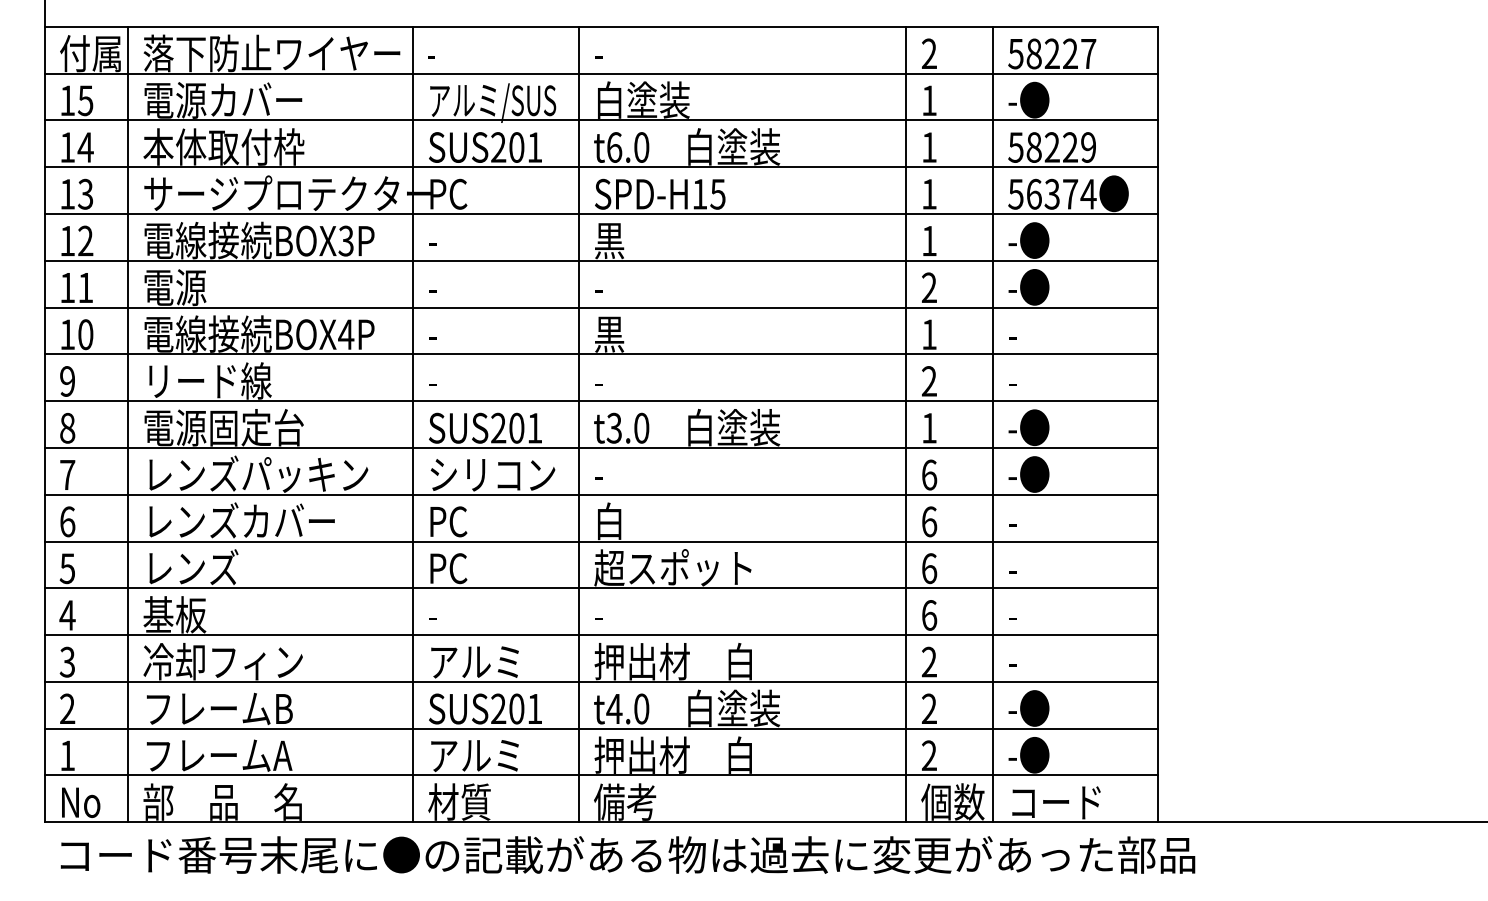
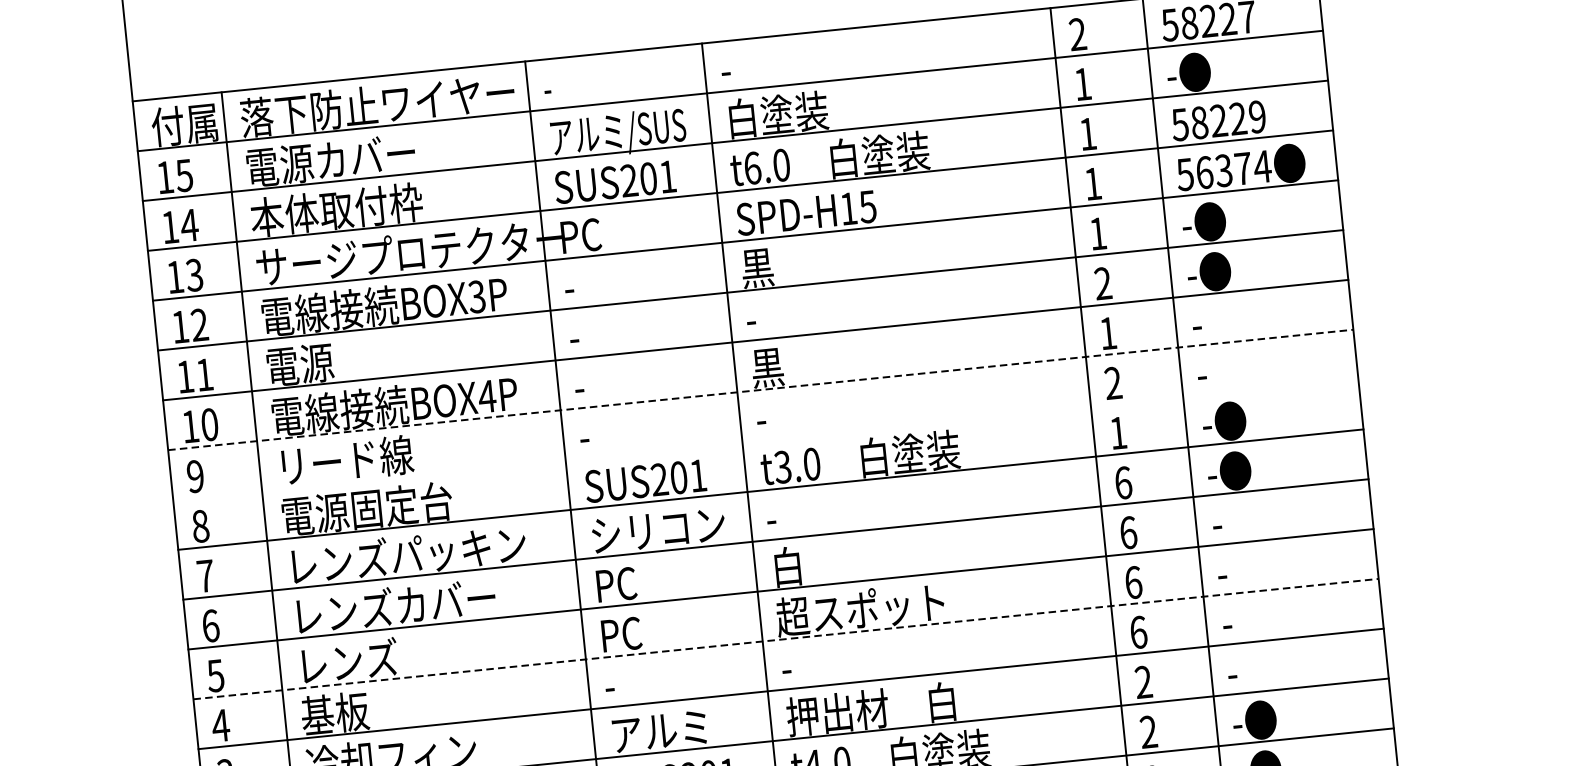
line: (601, 354) -> (761, 390), solid -> dashed
line: (600, 401) -> (765, 440), removed
line: (601, 588) -> (786, 639), solid -> dashed

